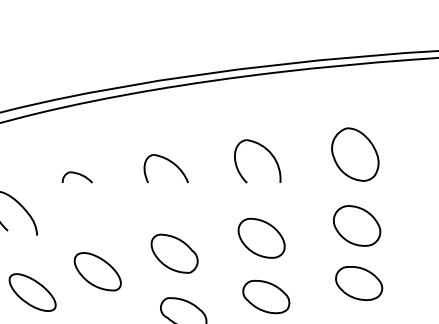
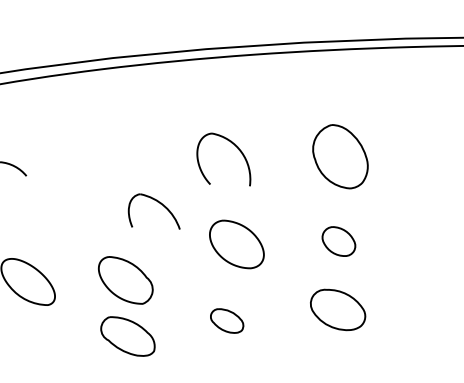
part: (168, 161) -> (157, 202), moved
part: (357, 225) -> (339, 241), size x0.6
part: (261, 237) -> (236, 243), moved
part: (174, 253) -> (125, 280), moved
part: (266, 296) -> (227, 320), size x0.6

